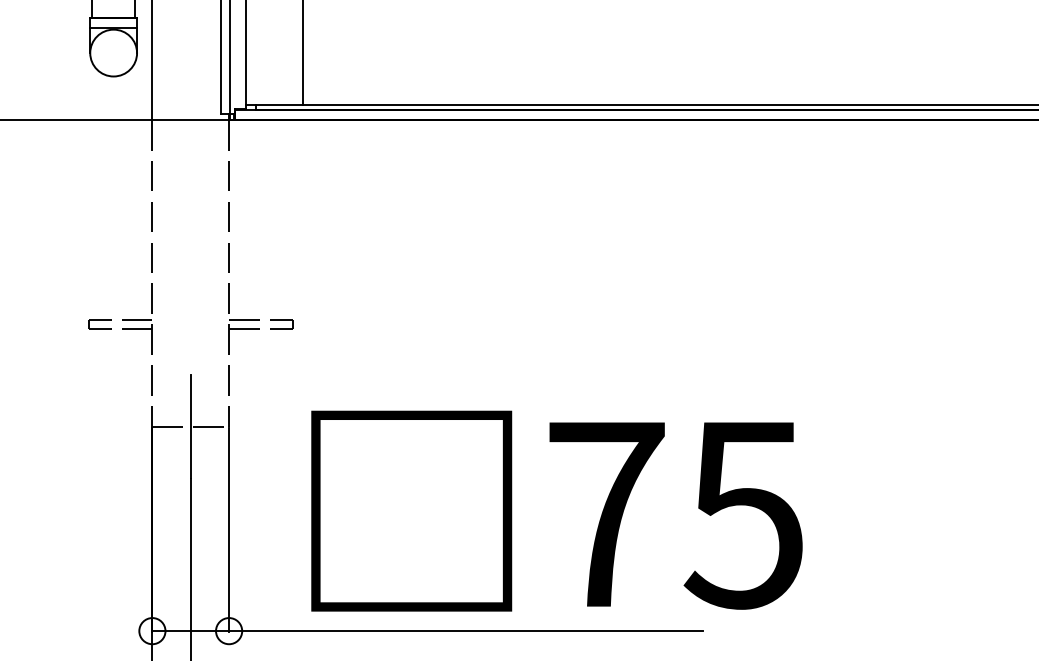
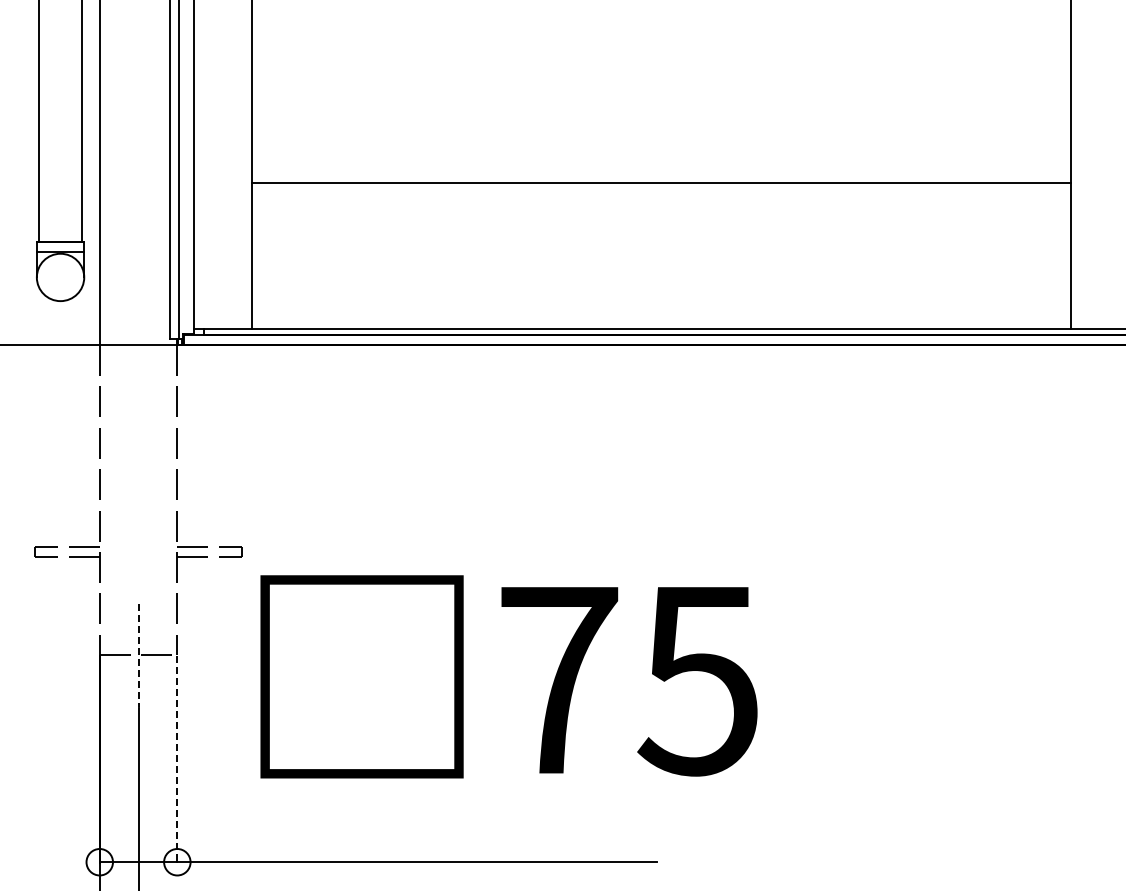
line: (190, 426) -> (138, 655), solid -> dashed
text: (556, 510) -> (508, 676), moved
line: (229, 530) -> (177, 760), solid -> dashed

